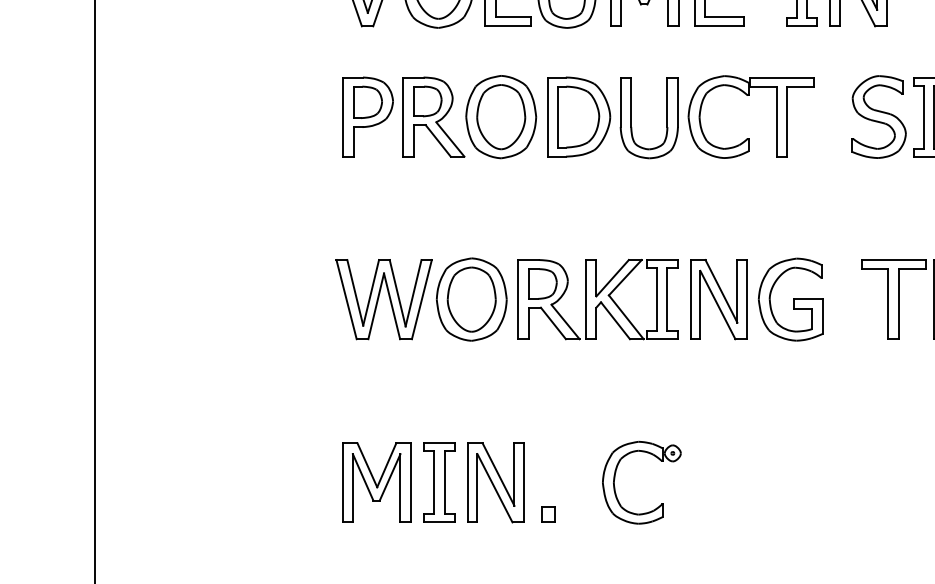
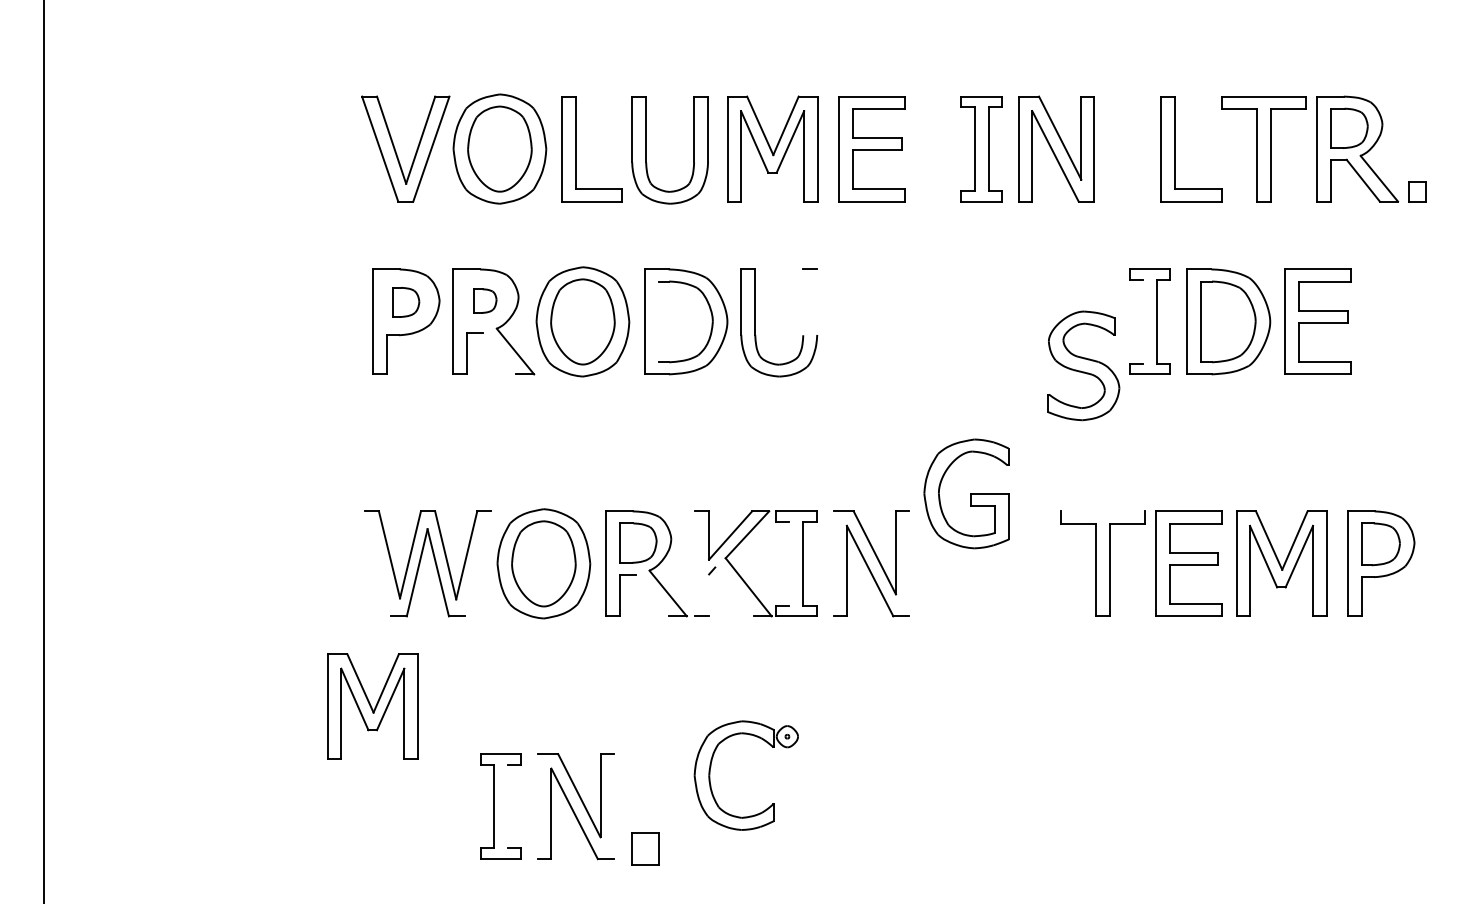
part: (749, 95) -> (911, 293), removed
part: (427, 100) -> (485, 300), size x0.6
line: (678, 101) -> (817, 301), removed
part: (367, 102) -> (405, 302), size x0.7
line: (667, 102) -> (803, 302), removed
line: (558, 116) -> (658, 321), removed
part: (878, 116) -> (1083, 365), moved
line: (923, 116) -> (1142, 321), removed
line: (438, 140) -> (499, 353), removed
line: (893, 260) -> (1103, 511), removed
line: (346, 299) -> (377, 563), removed
line: (421, 299) -> (477, 563), removed
line: (586, 299) -> (695, 563), removed
line: (657, 299) -> (789, 563), removed
line: (690, 299) -> (833, 563), removed
line: (747, 299) -> (909, 563), removed
part: (790, 299) -> (966, 493), moved
line: (615, 320) -> (734, 591), removed
line: (552, 323) -> (651, 595), removed
line: (596, 323) -> (709, 595), removed
part: (615, 476) -> (711, 767), moved
part: (376, 482) -> (372, 706), moved
line: (444, 482) -> (507, 806), removed
line: (467, 482) -> (538, 806), removed
line: (524, 482) -> (613, 806), removed
part: (548, 514) -> (645, 848), size x1.6

